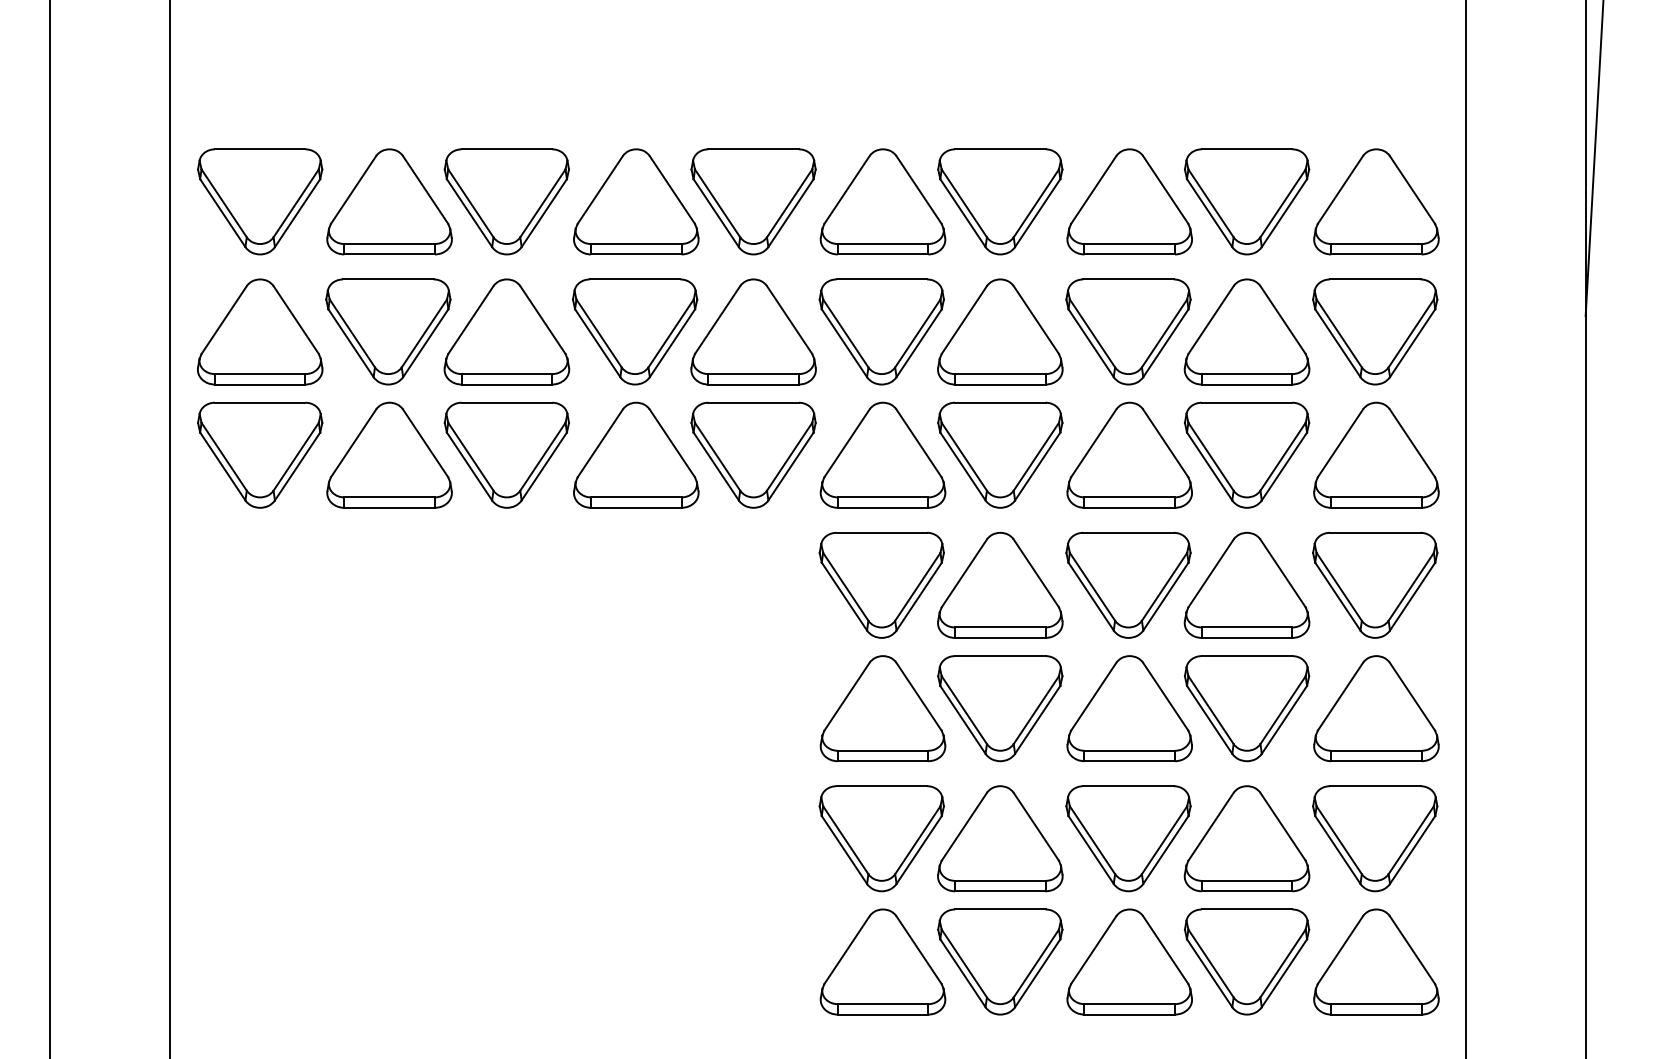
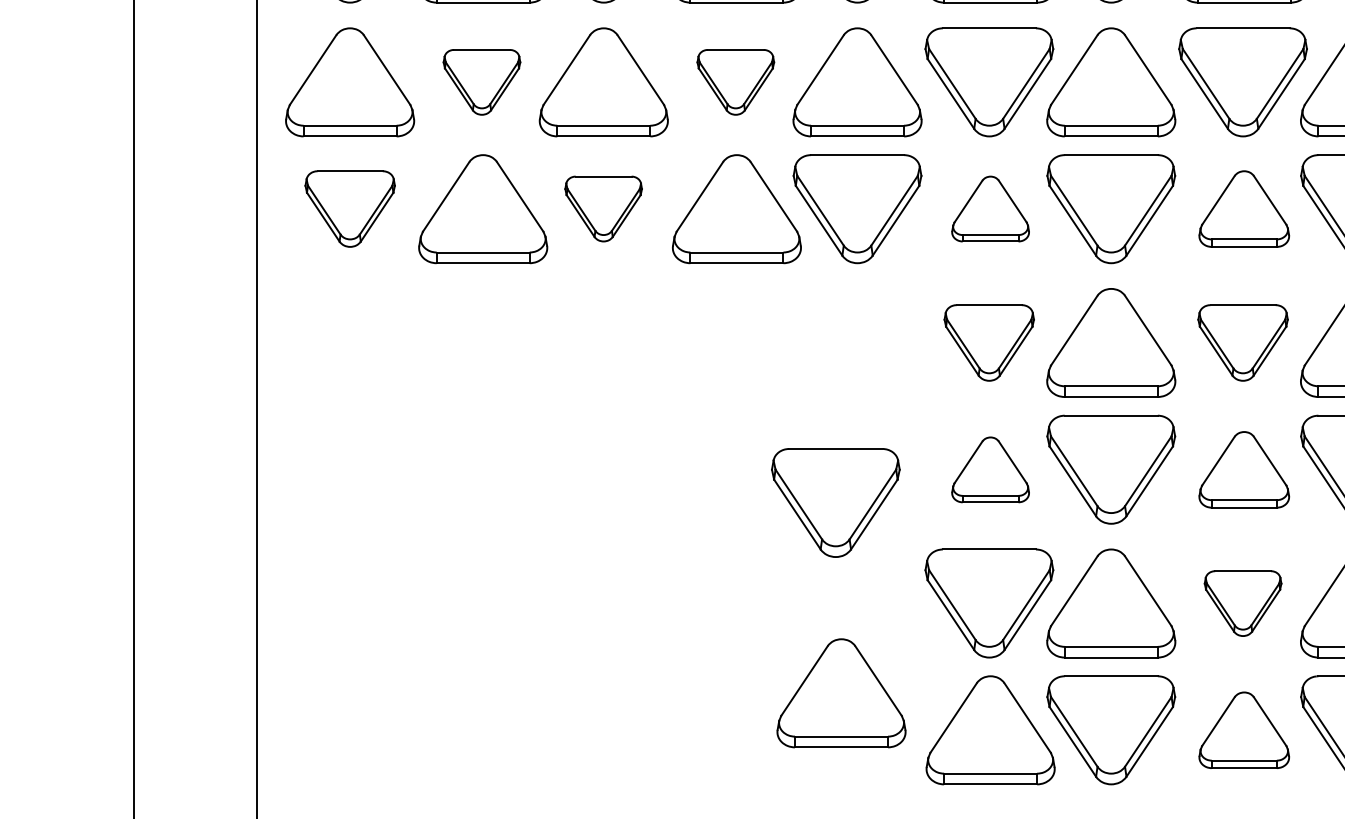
part: (388, 331) -> (482, 81), size x0.6
part: (635, 331) -> (736, 81), size x0.6
part: (260, 454) -> (350, 208), size x0.7
part: (506, 454) -> (603, 208), size x0.6
part: (882, 454) -> (990, 208), size x0.6
part: (1129, 454) -> (1244, 208), size x0.7
part: (881, 585) -> (989, 343), size x0.7
part: (1128, 585) -> (1243, 343), size x0.7
part: (882, 708) -> (990, 469), size x0.6
part: (1129, 708) -> (1244, 469), size x0.7
part: (732, 740) -> (835, 502), added
part: (1128, 838) -> (1243, 603), size x0.6
part: (737, 925) -> (840, 692), added
part: (1129, 961) -> (1244, 729), size x0.7

